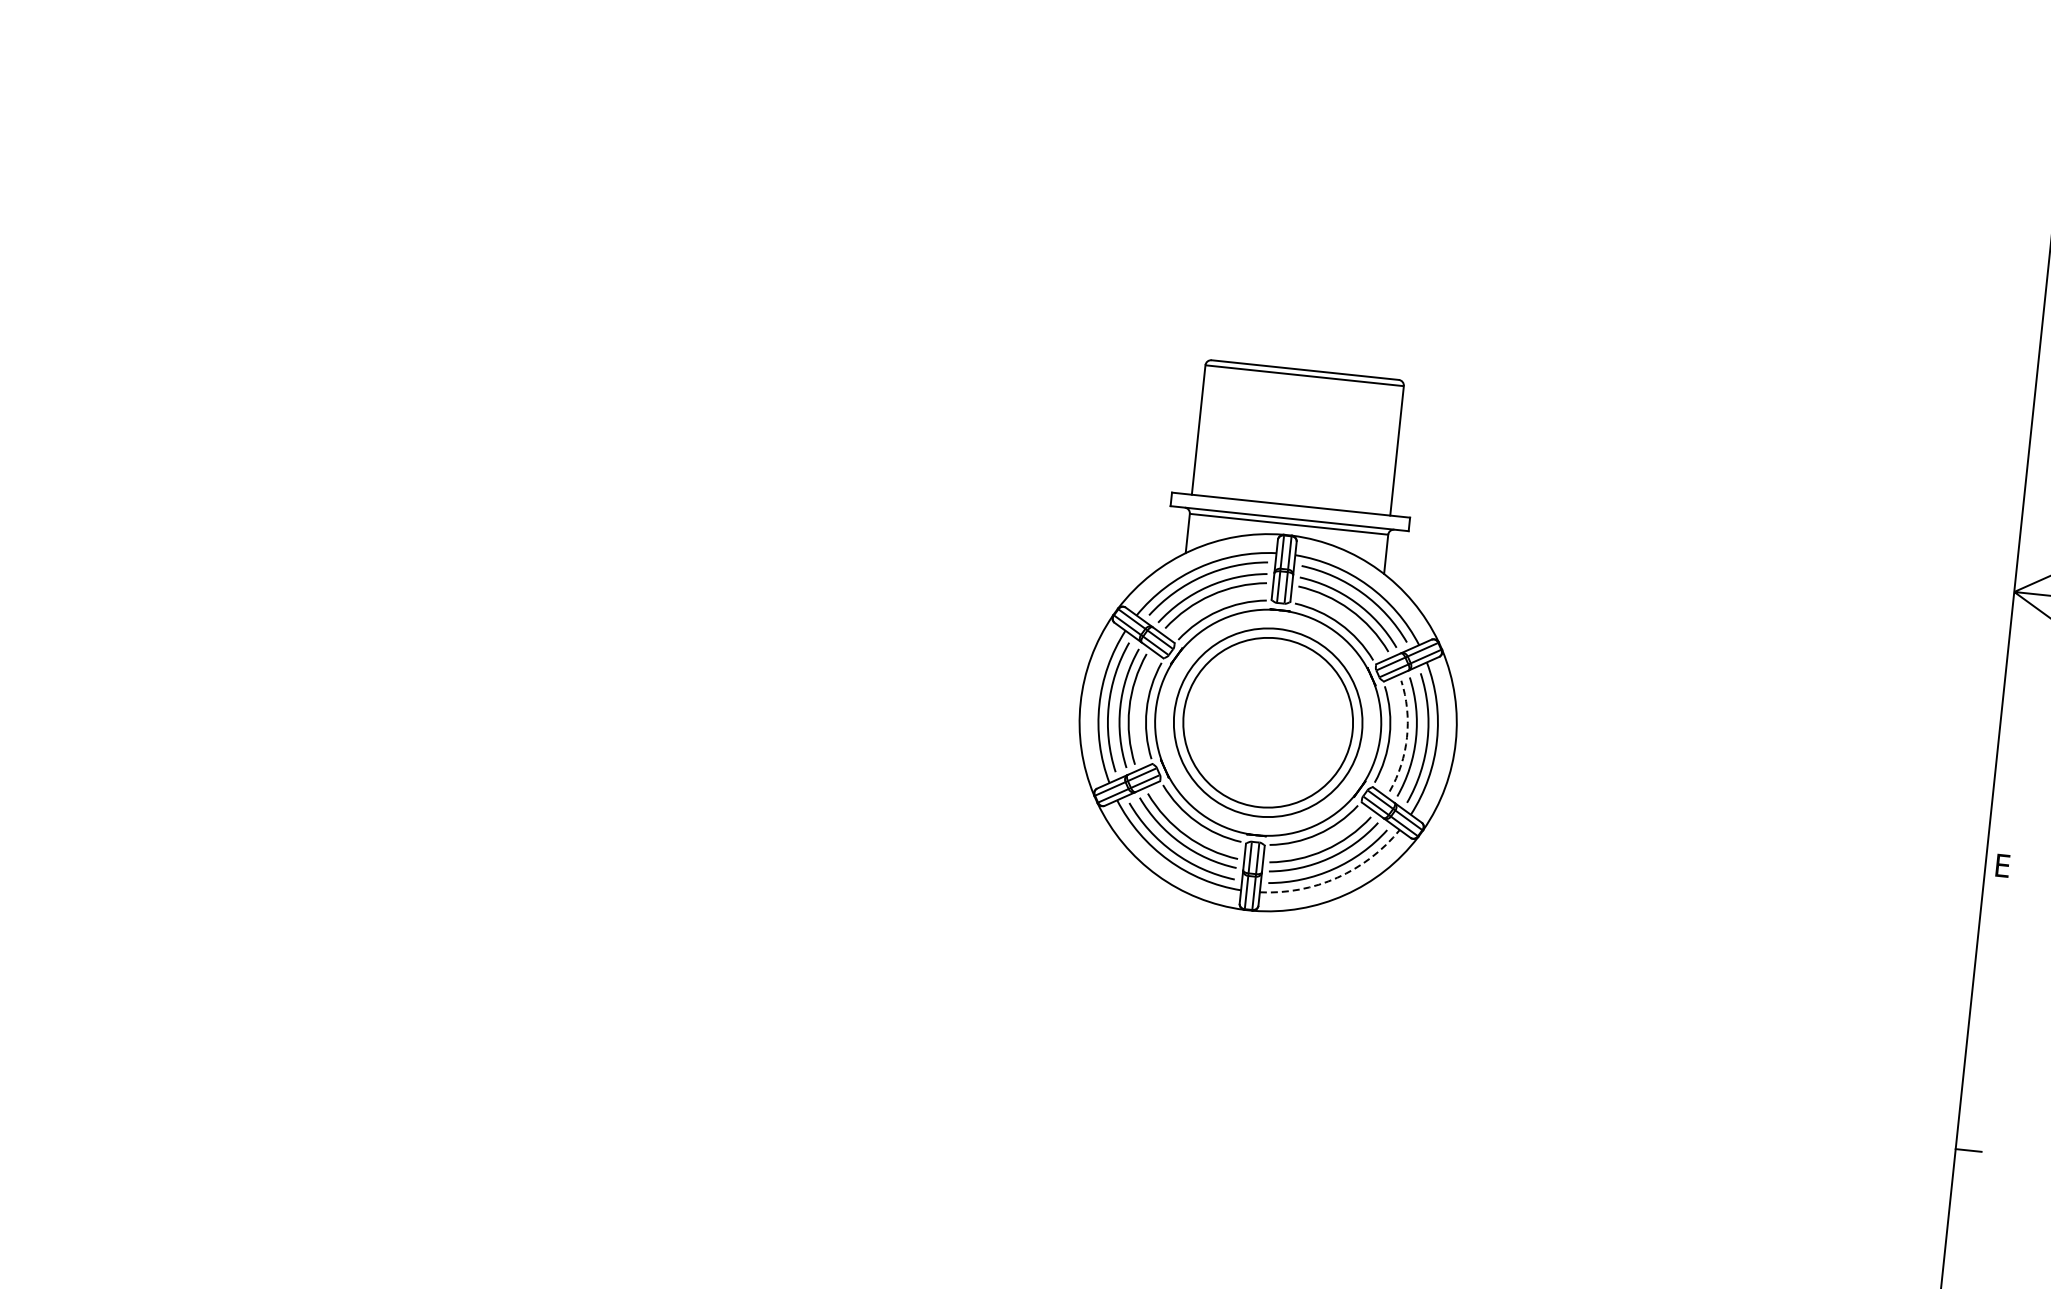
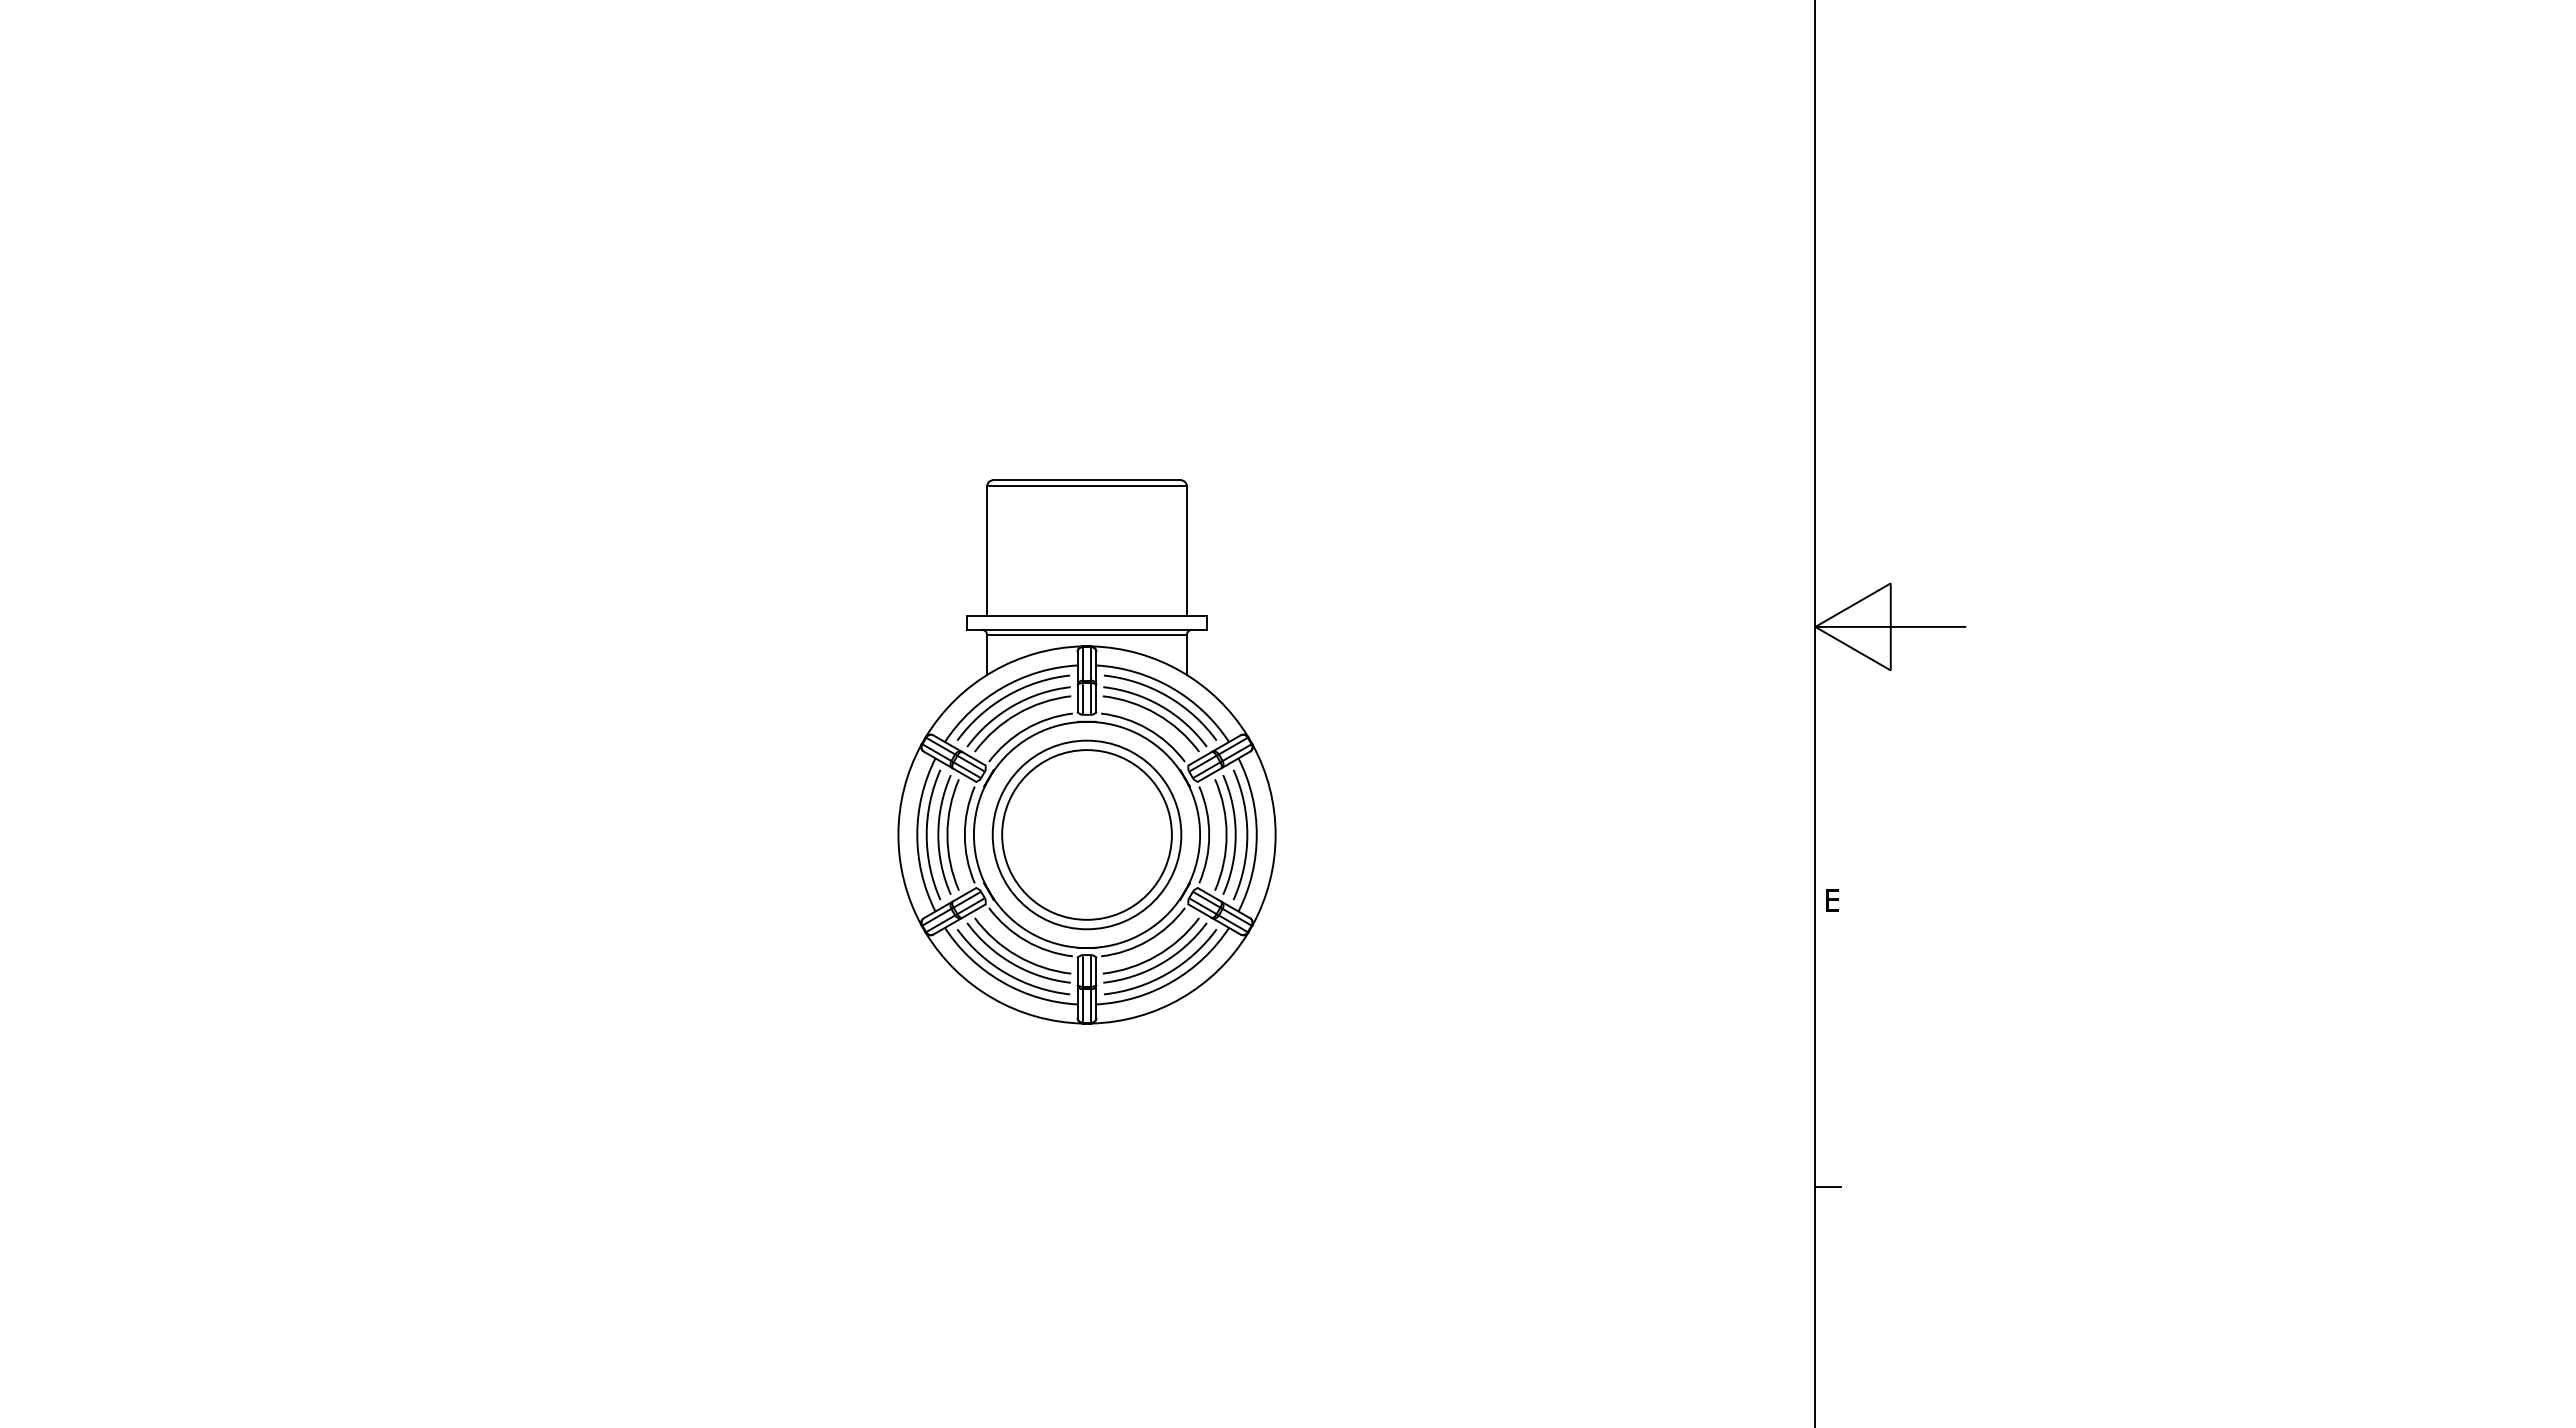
arc: (1406, 736) -> (1226, 834), dashed -> solid
arc: (1336, 877) -> (1171, 981), dashed -> solid

